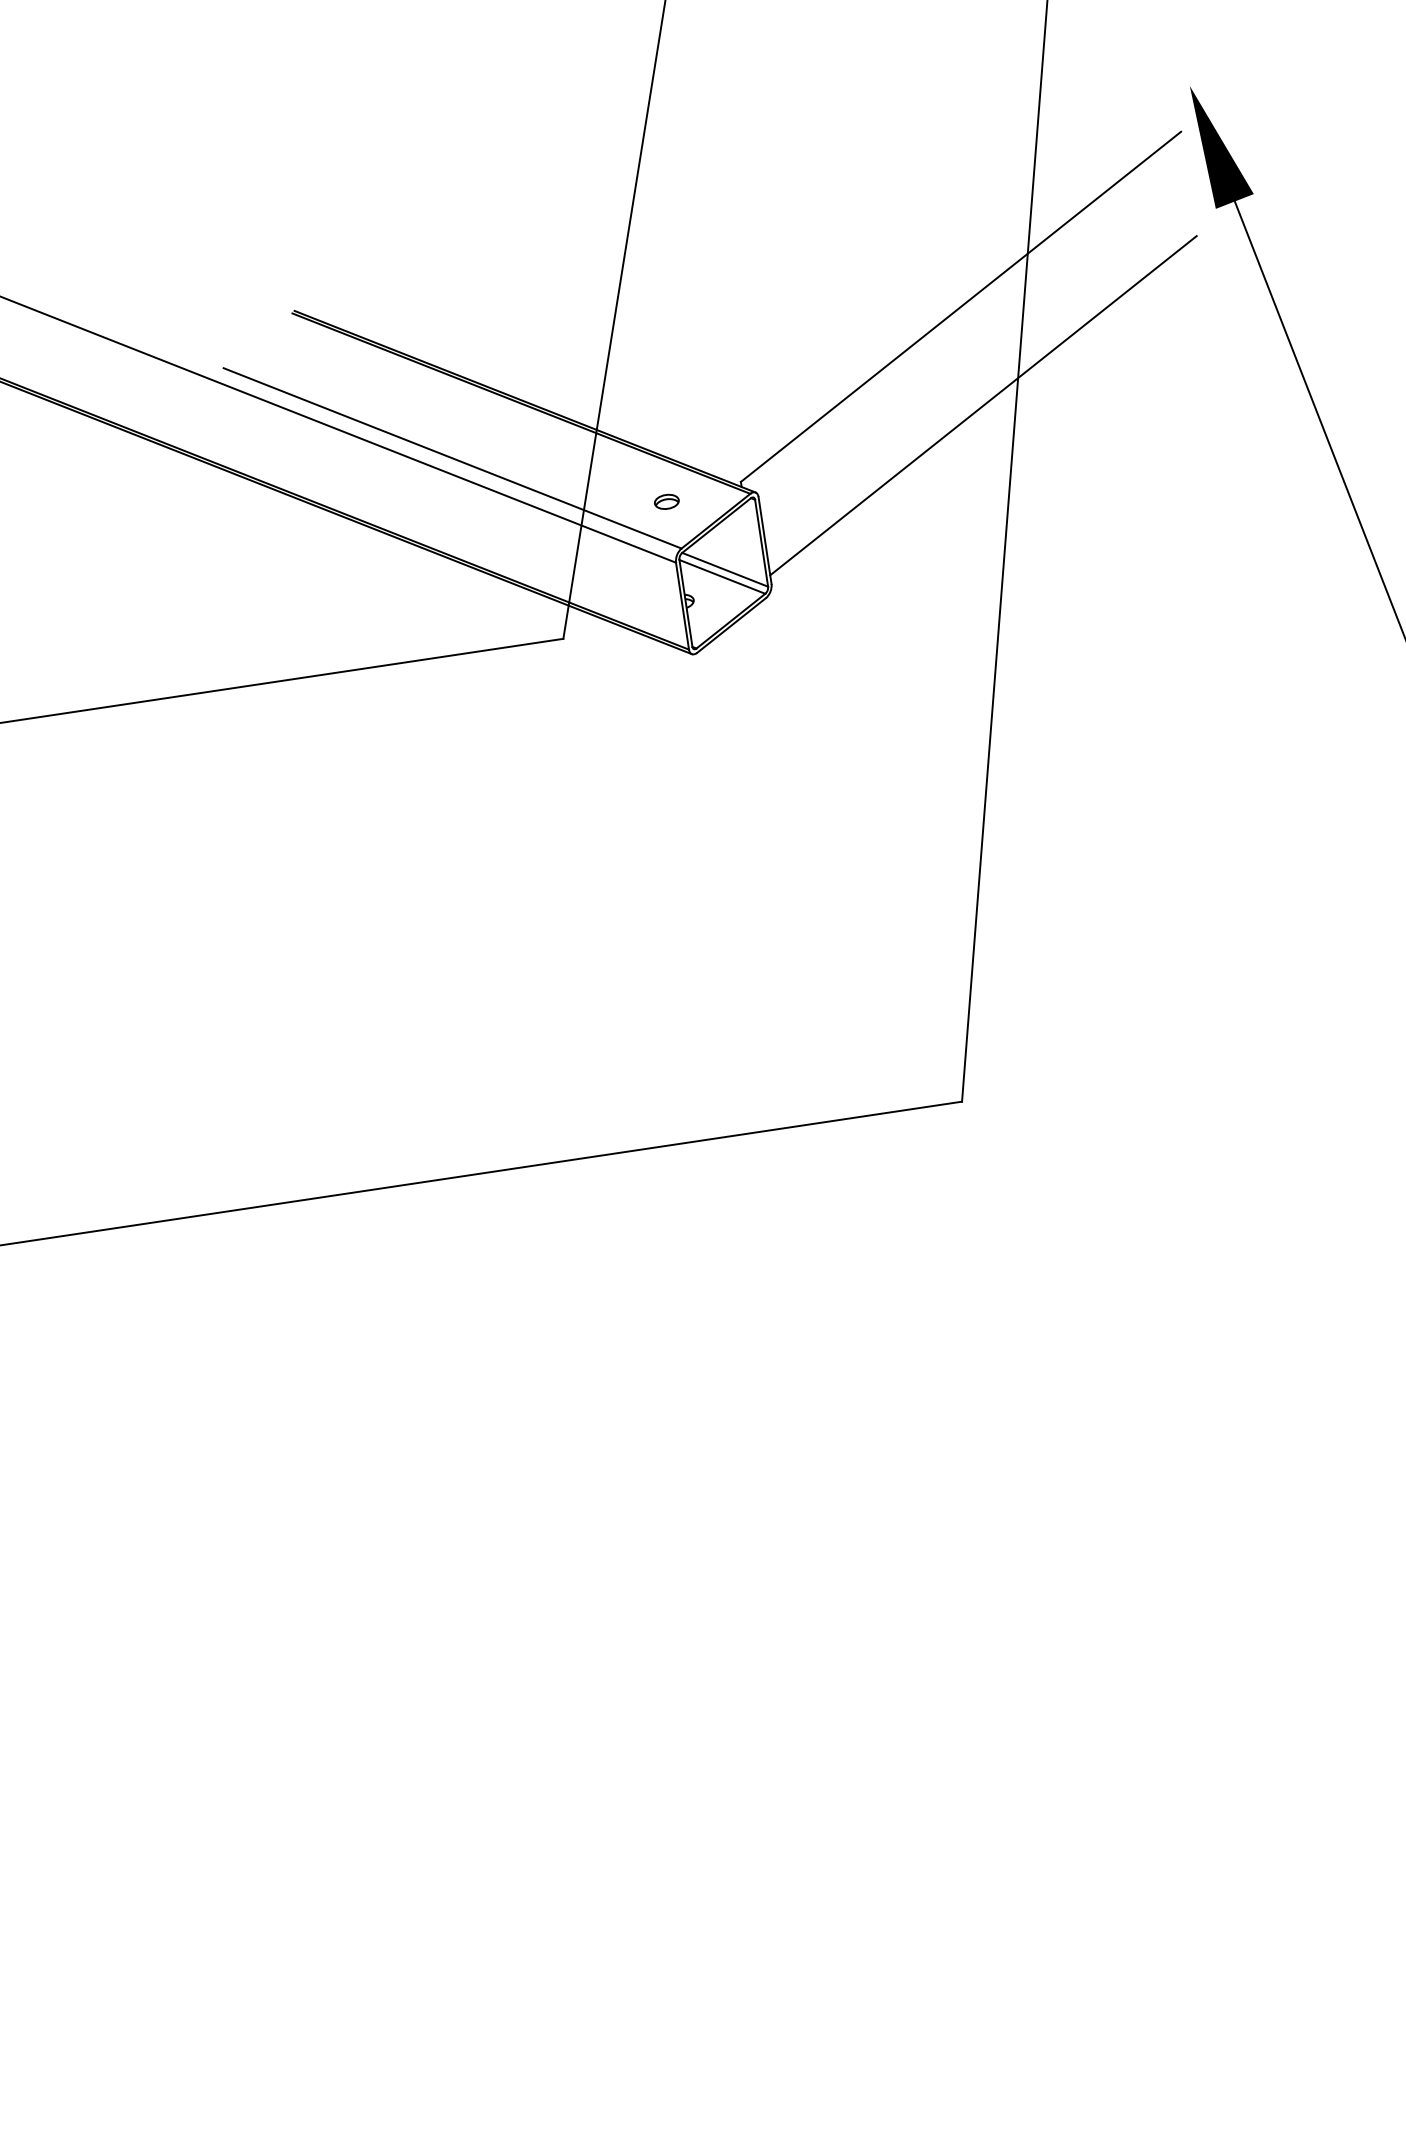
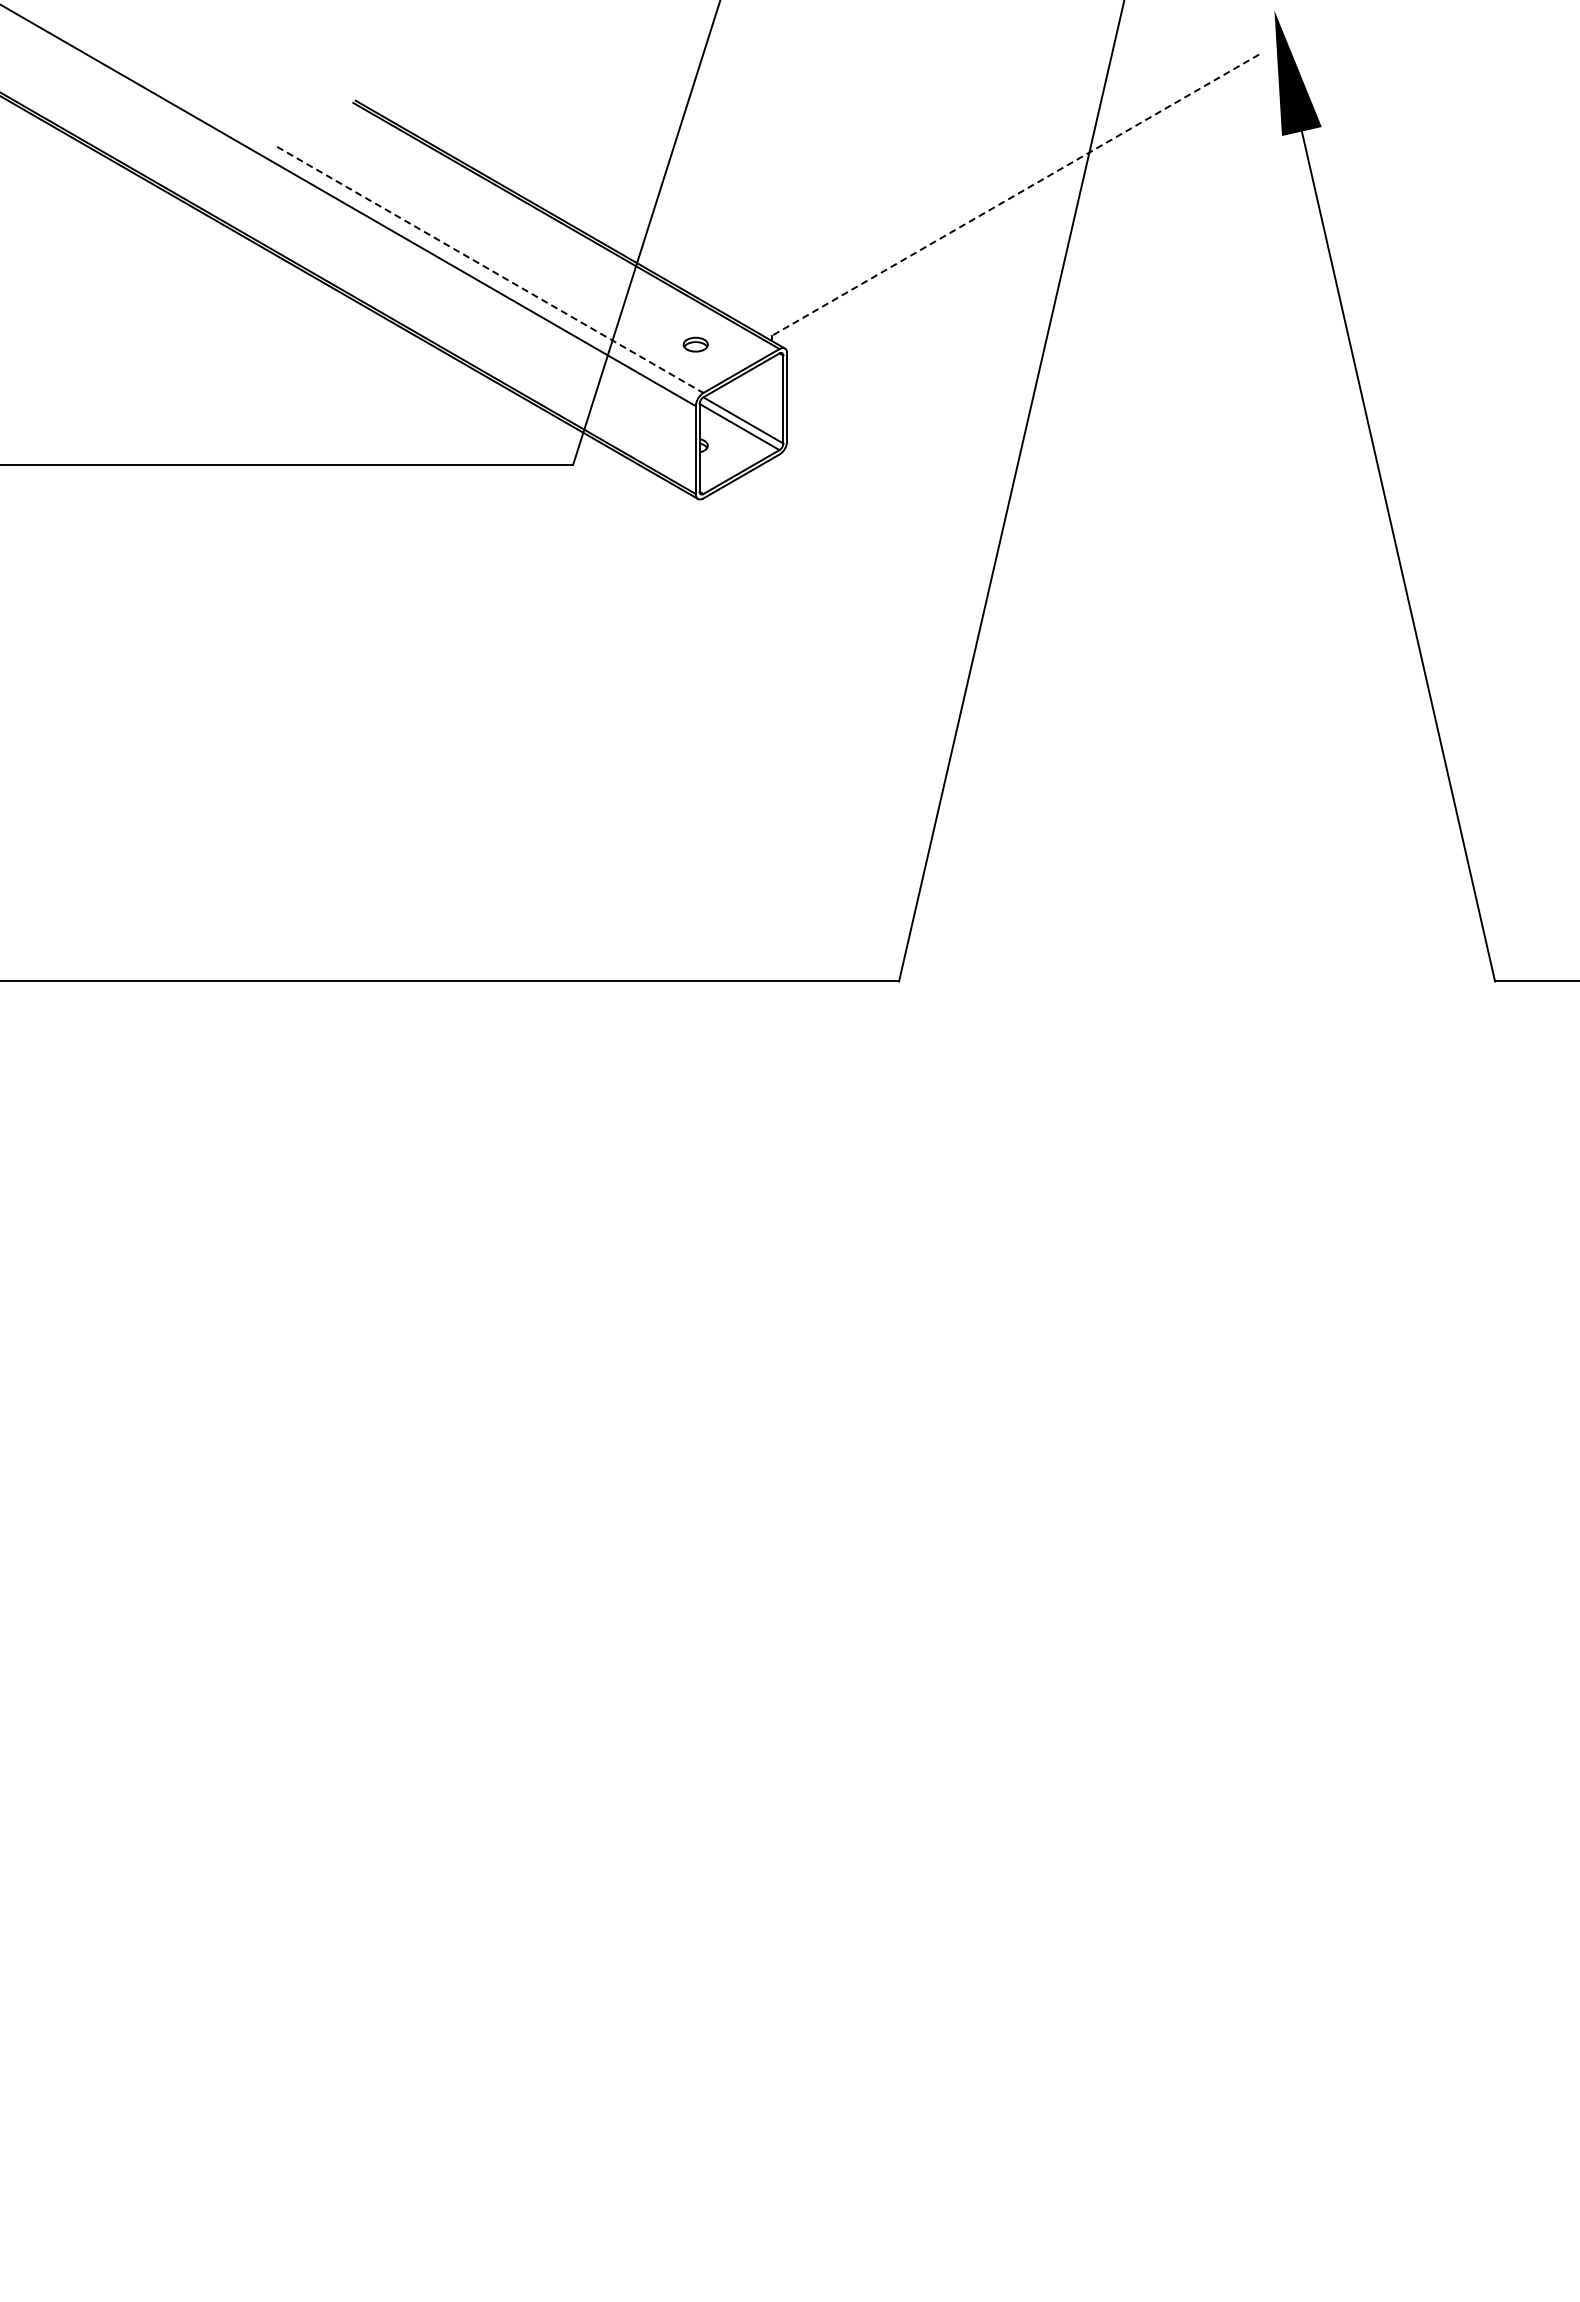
line: (961, 307) -> (1015, 195), solid -> dashed
line: (983, 405) -> (1023, 296), removed
line: (452, 458) -> (490, 270), solid -> dashed

